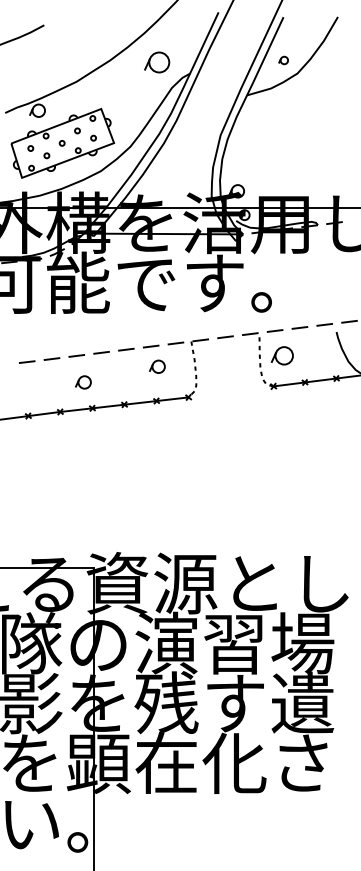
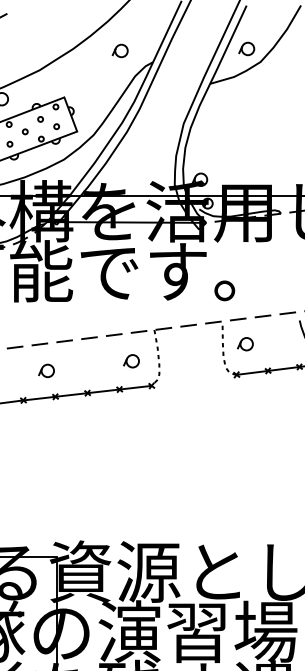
part: (283, 60) -> (246, 48), size x1.67
part: (156, 62) -> (119, 50), size x0.62
part: (281, 355) -> (244, 343), size x0.71
part: (157, 366) -> (131, 360), moved

